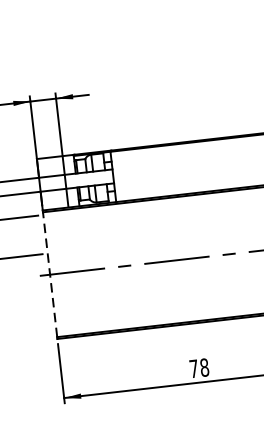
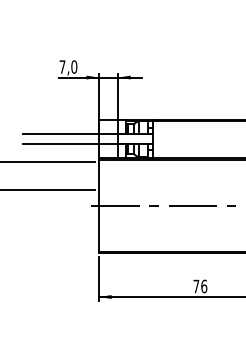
line: (50, 274) -> (99, 205), dashed -> solid
text: (205, 367) -> (204, 286), 78 -> 76

